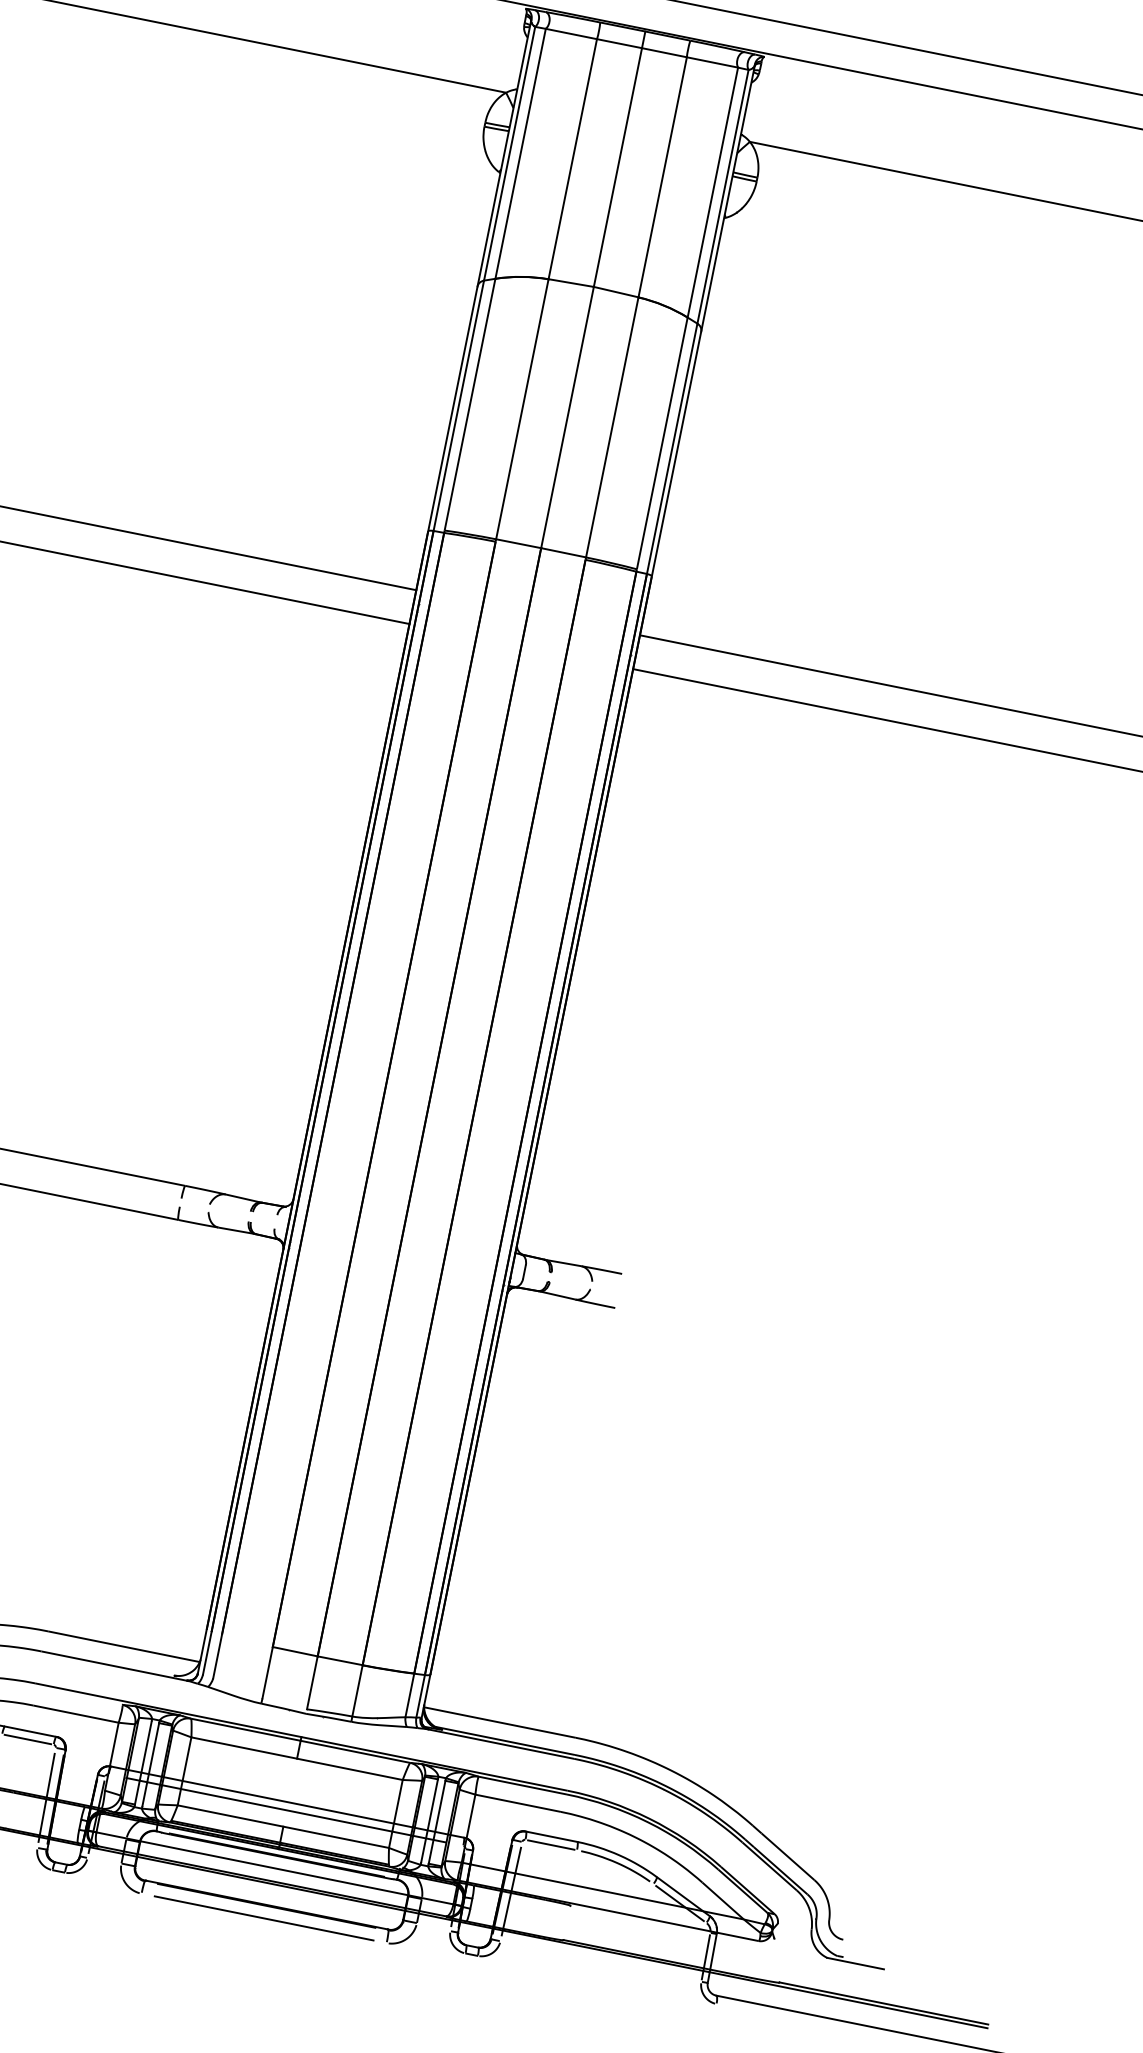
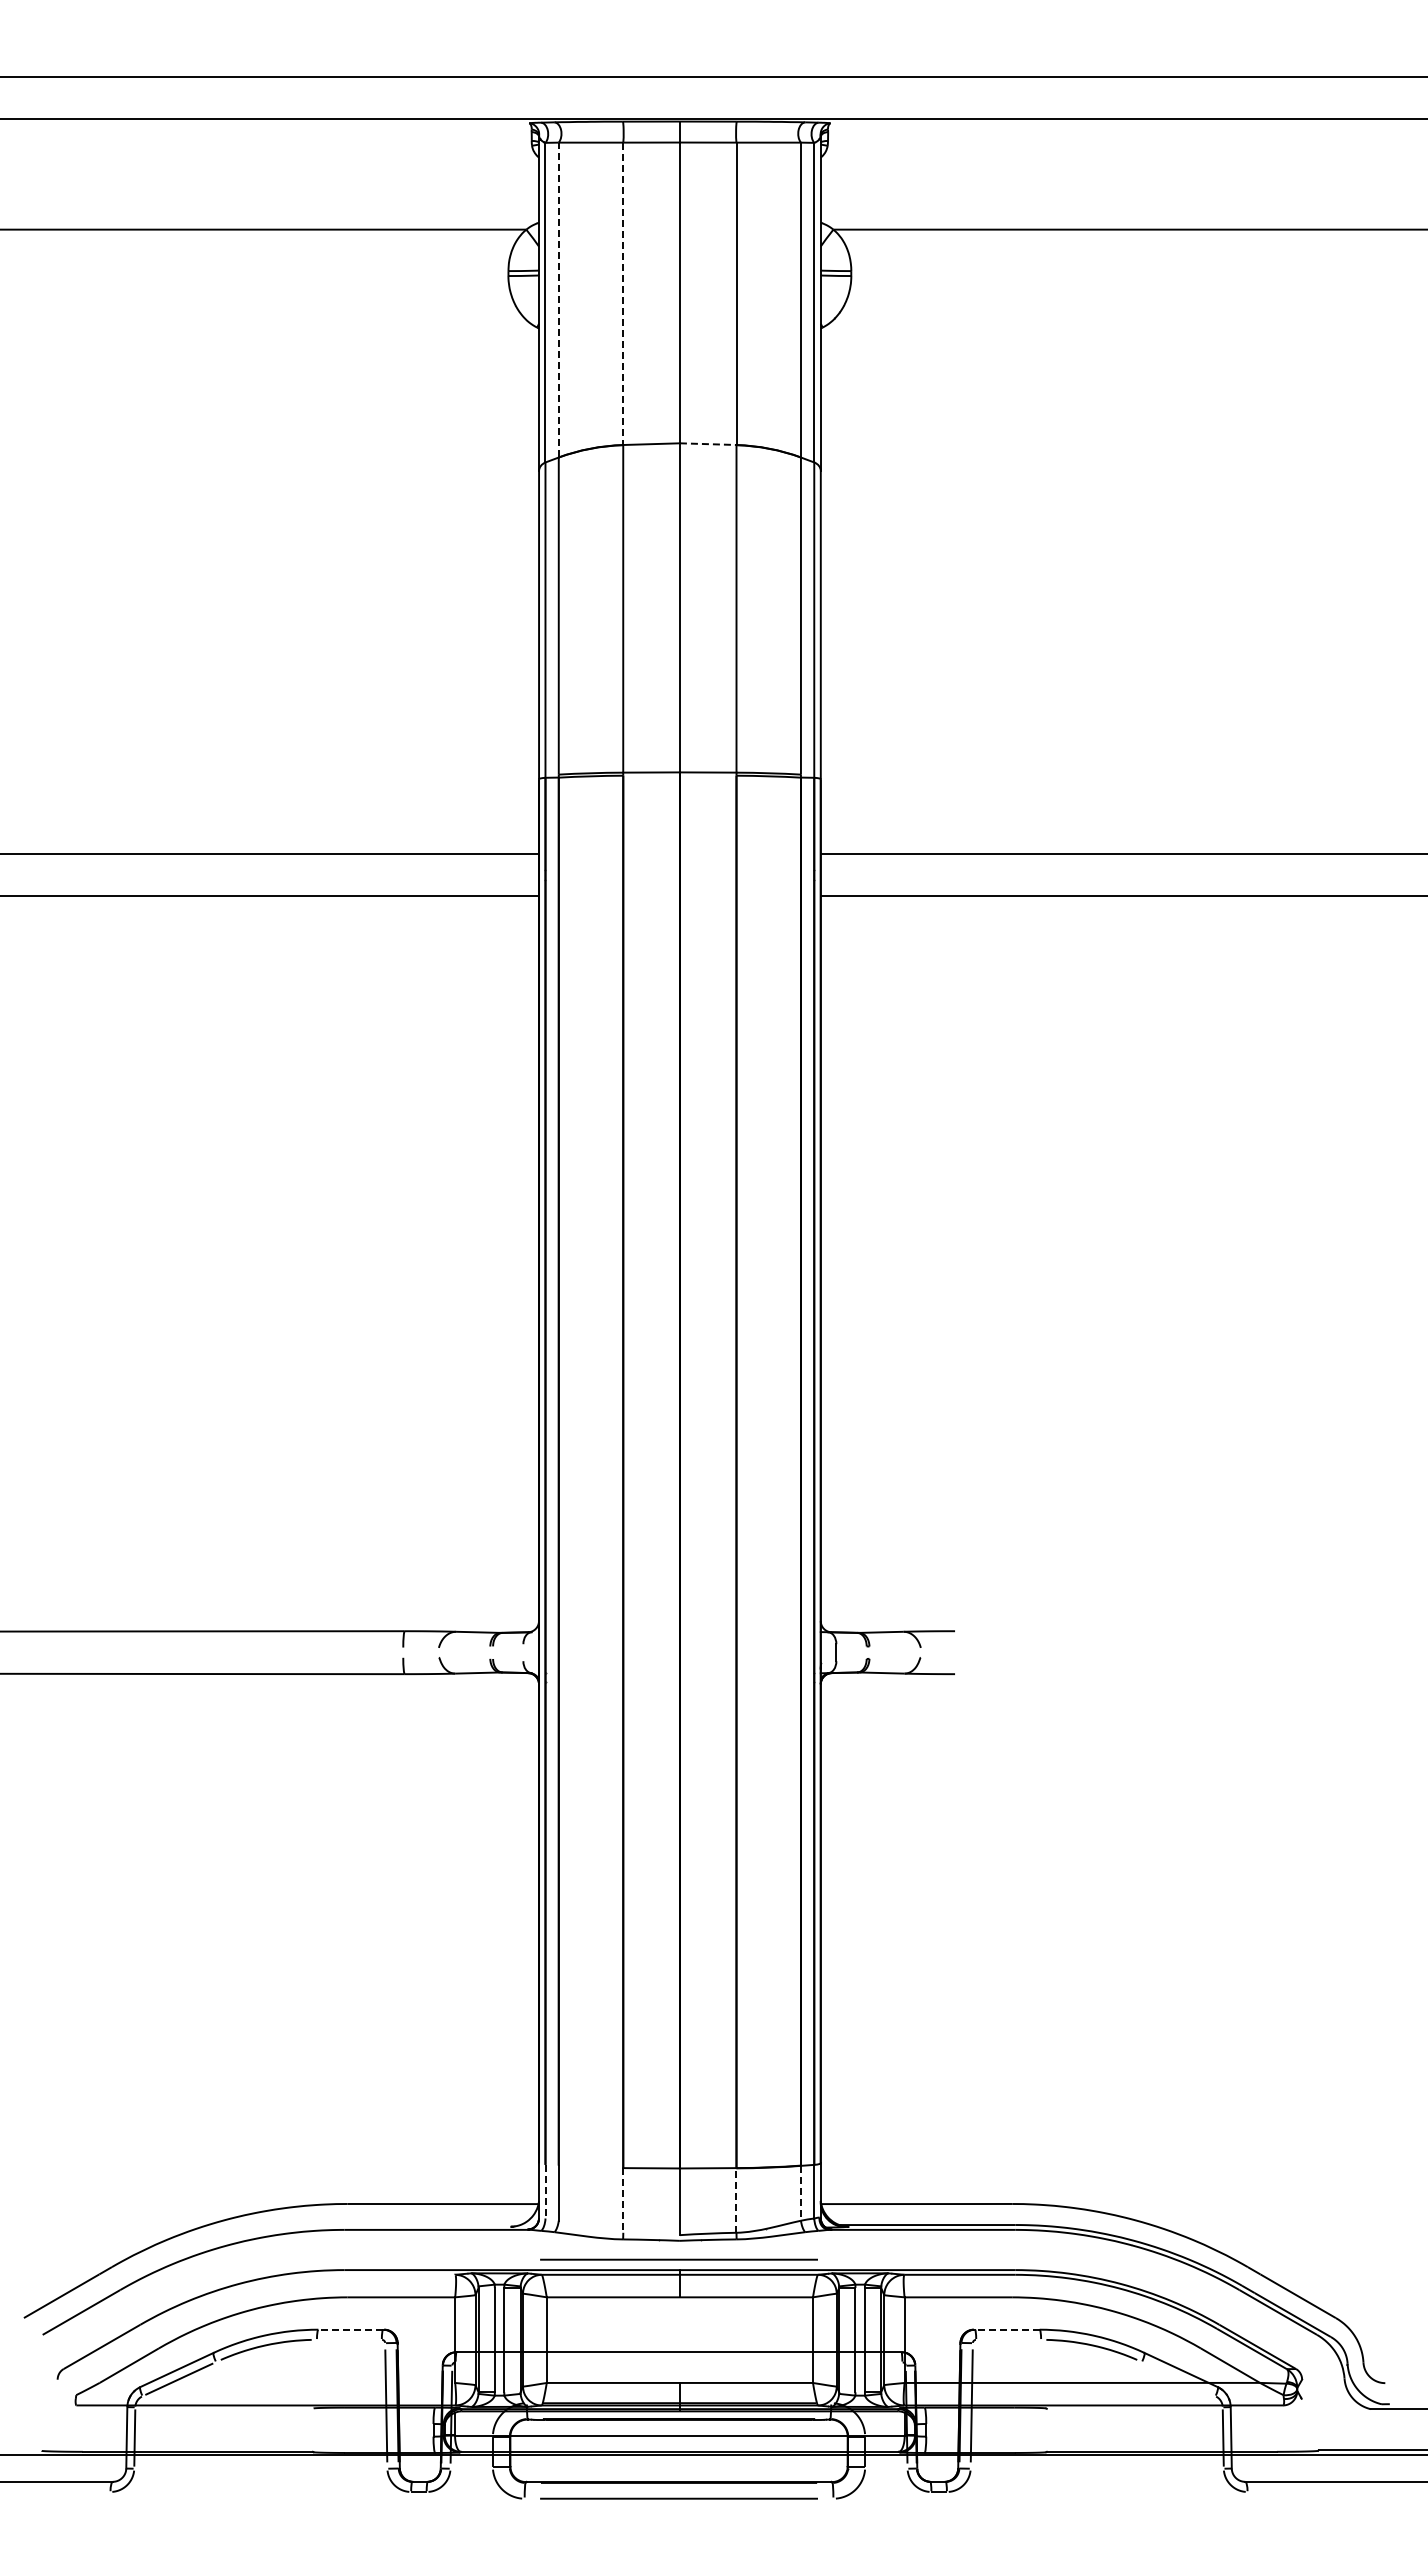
line: (520, 153) -> (558, 299), solid -> dashed
line: (572, 159) -> (623, 294), solid -> dashed
line: (616, 292) -> (708, 444), solid -> dashed
line: (207, 1653) -> (545, 2191), solid -> dashed
line: (267, 1673) -> (623, 2201), solid -> dashed
line: (357, 1690) -> (736, 2200), solid -> dashed
line: (409, 1695) -> (800, 2193), solid -> dashed
line: (302, 1728) -> (678, 2259), added
line: (30, 1731) -> (350, 2329), solid -> dashed
line: (28, 1739) -> (349, 2339), removed
line: (285, 1810) -> (678, 2362), removed
line: (551, 1836) -> (1006, 2329), solid -> dashed
line: (551, 1844) -> (1008, 2339), removed
line: (679, 1902) -> (1178, 2378), removed

